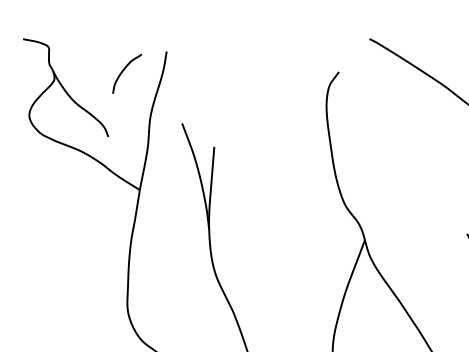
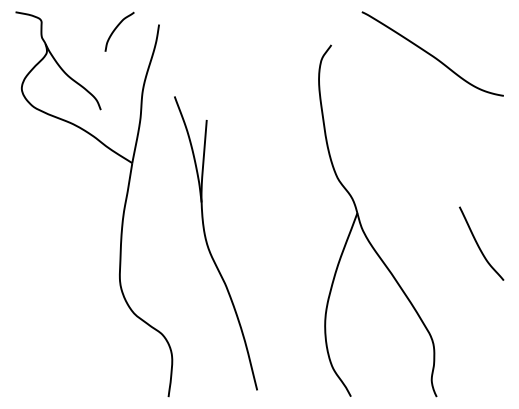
curve: (124, 71) -> (116, 29), moved

